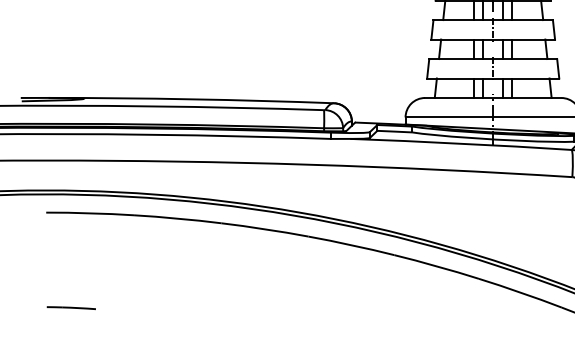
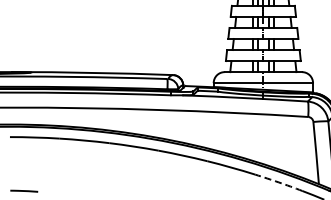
arc: (519, 292) -> (278, 182), solid -> dashed

